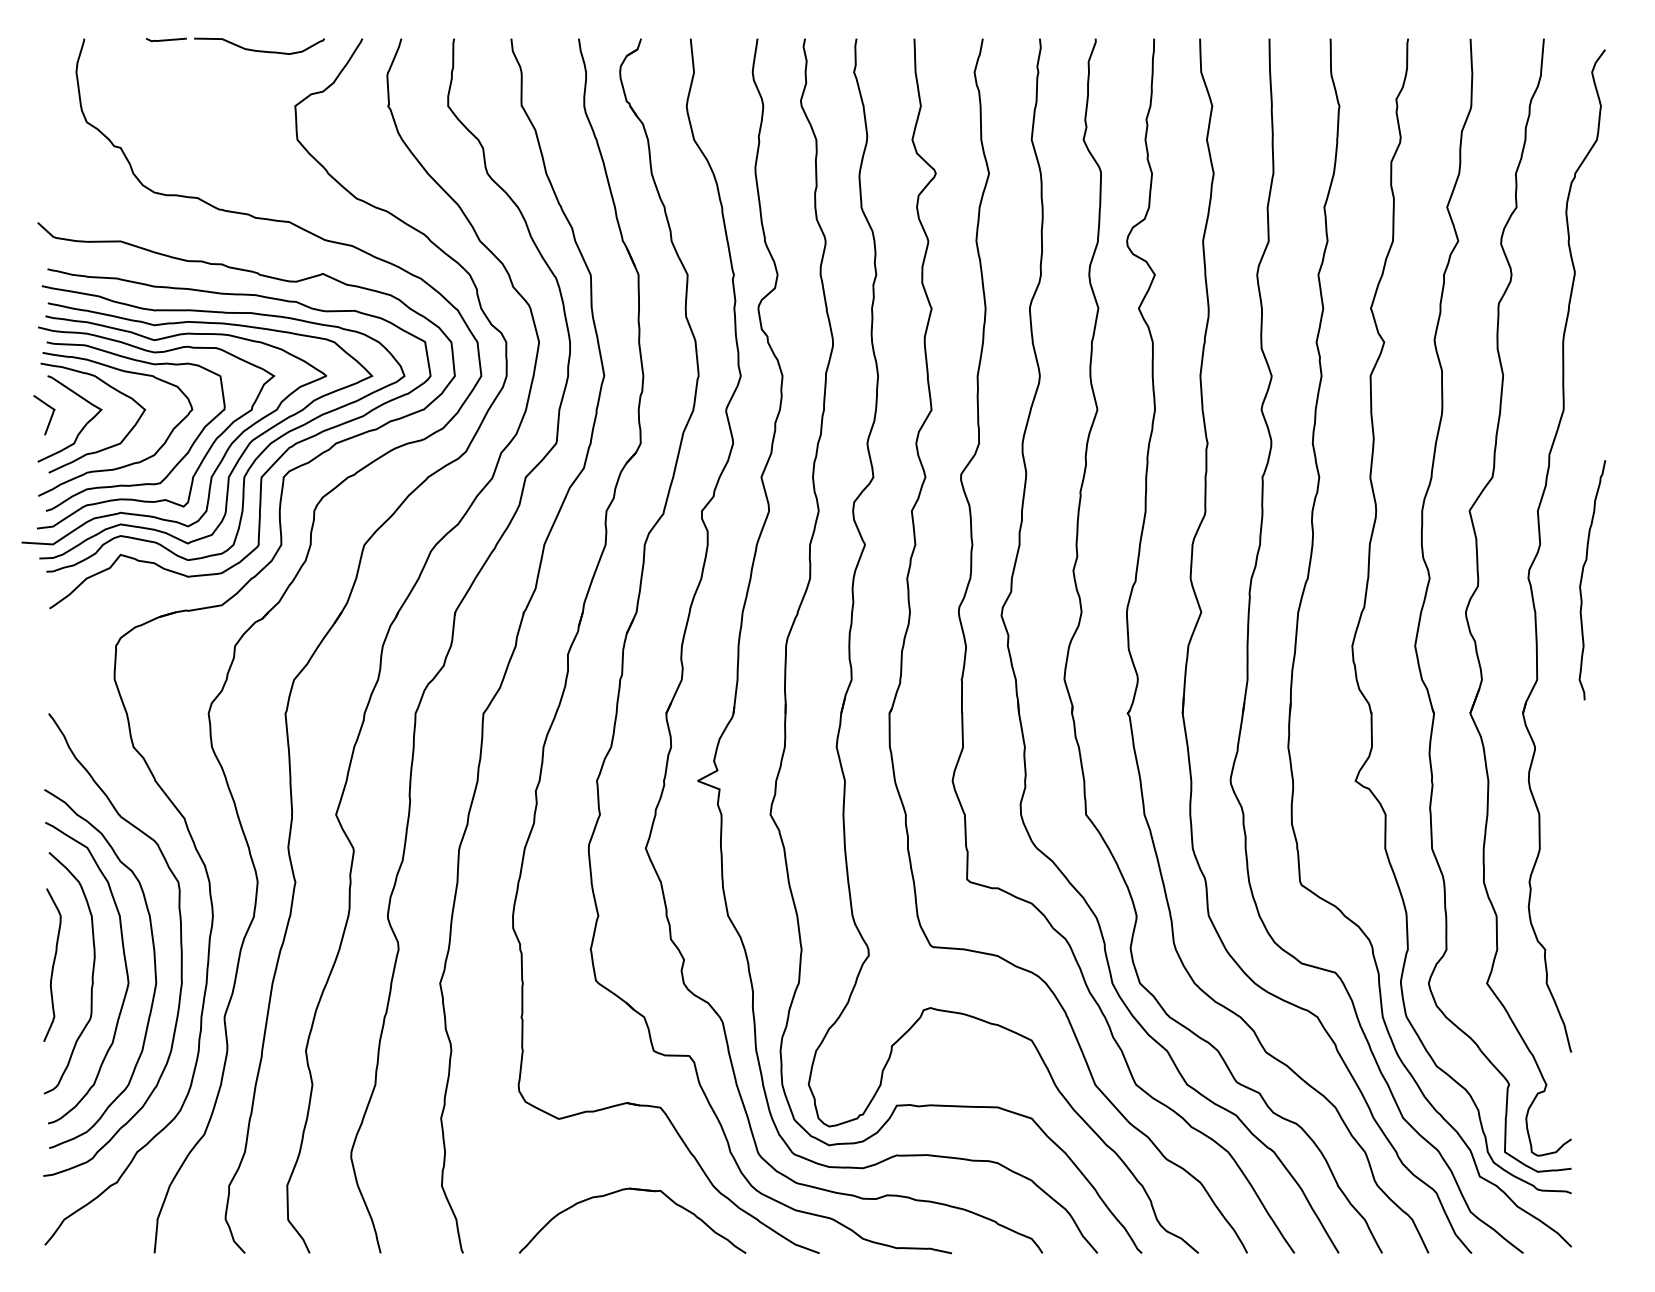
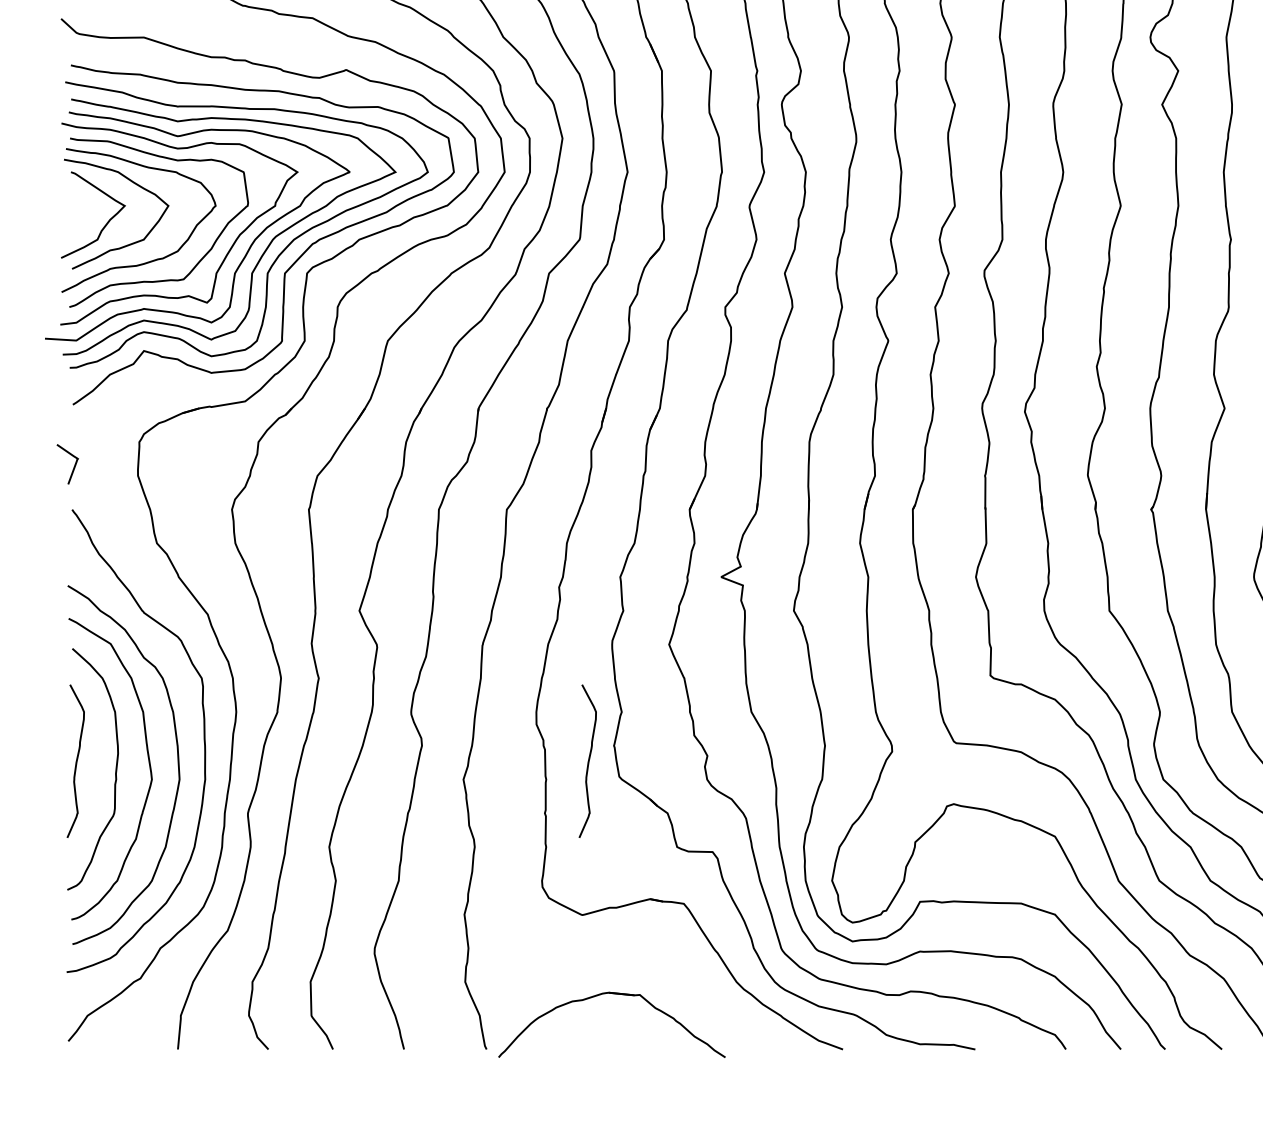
curve: (50, 416) -> (73, 465), moved
curve: (564, 964) -> (587, 760), added
part: (634, 1190) -> (613, 994), moved

